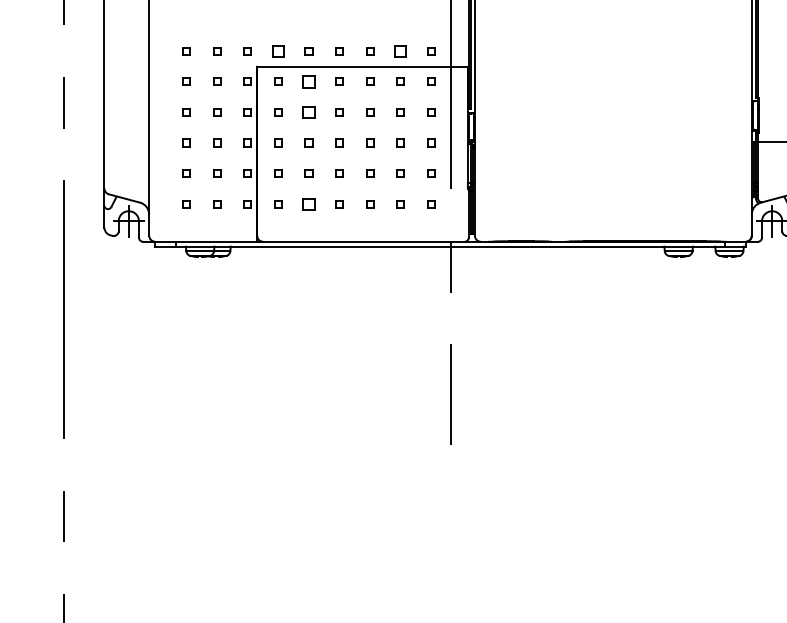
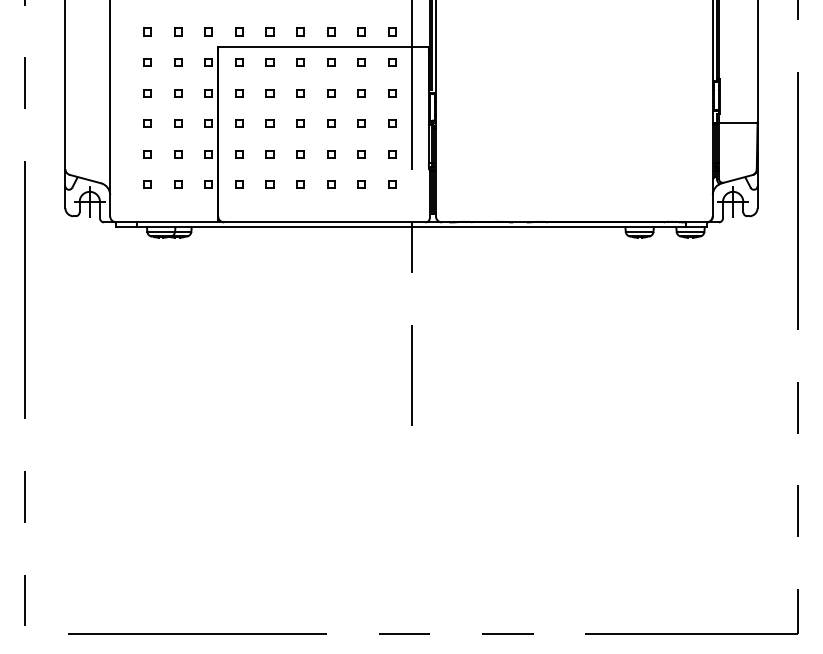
part: (278, 50) -> (239, 31), size x0.62
part: (400, 50) -> (361, 31), size x0.62
part: (308, 81) -> (269, 62), size x0.62
part: (308, 112) -> (269, 93), size x0.62
part: (308, 203) -> (269, 184), size x0.62

